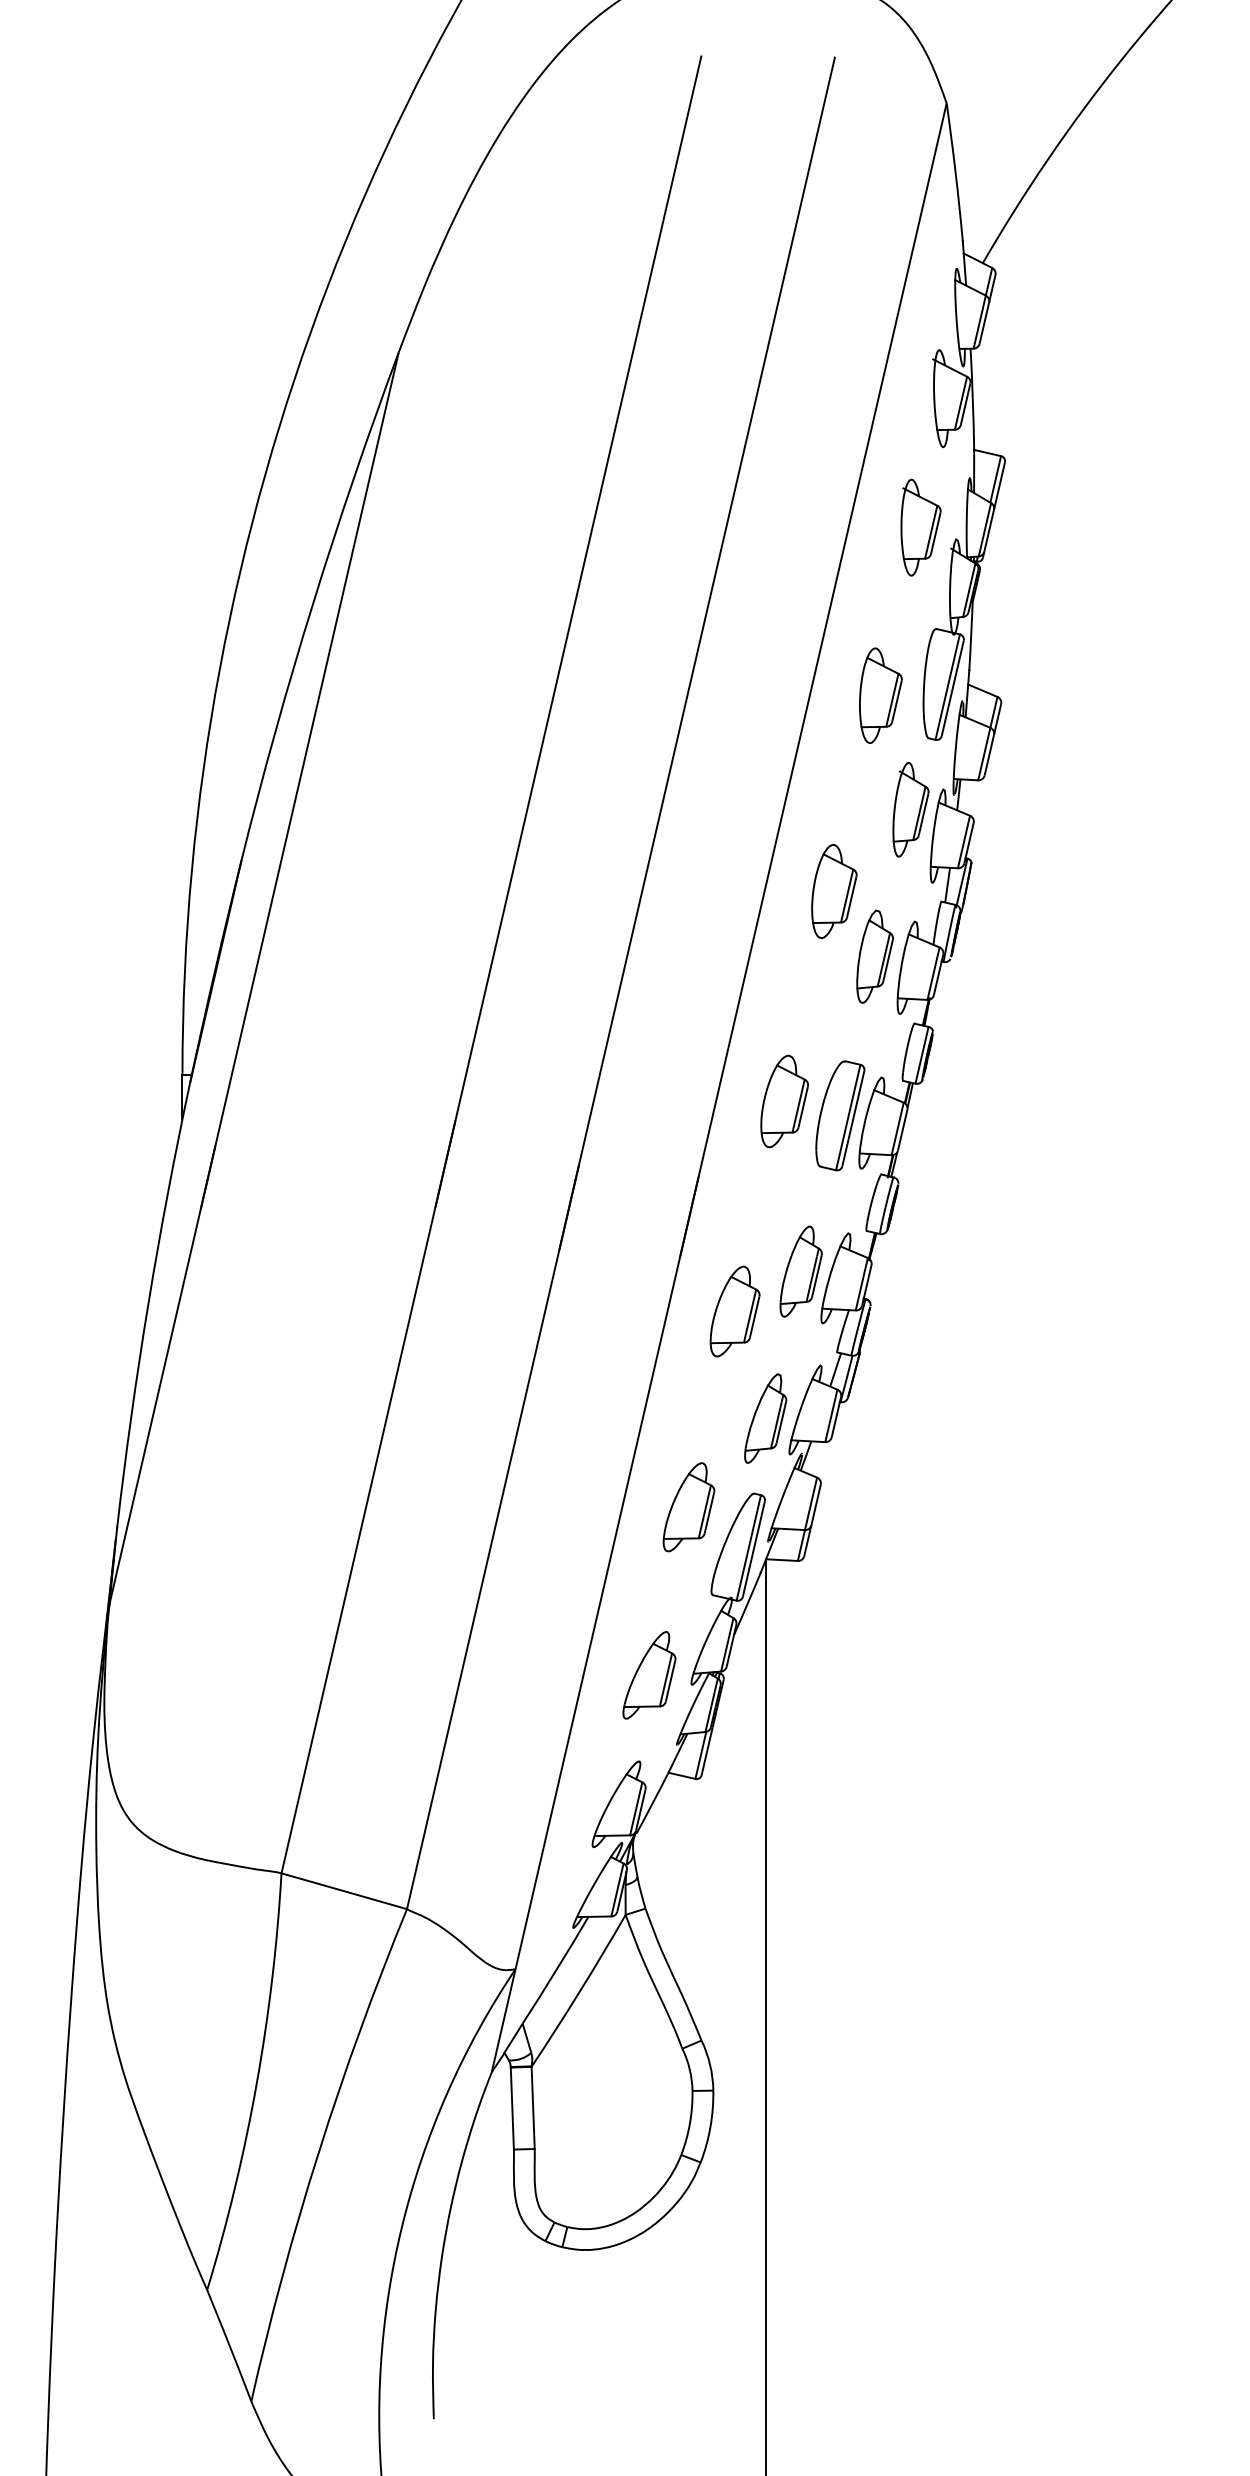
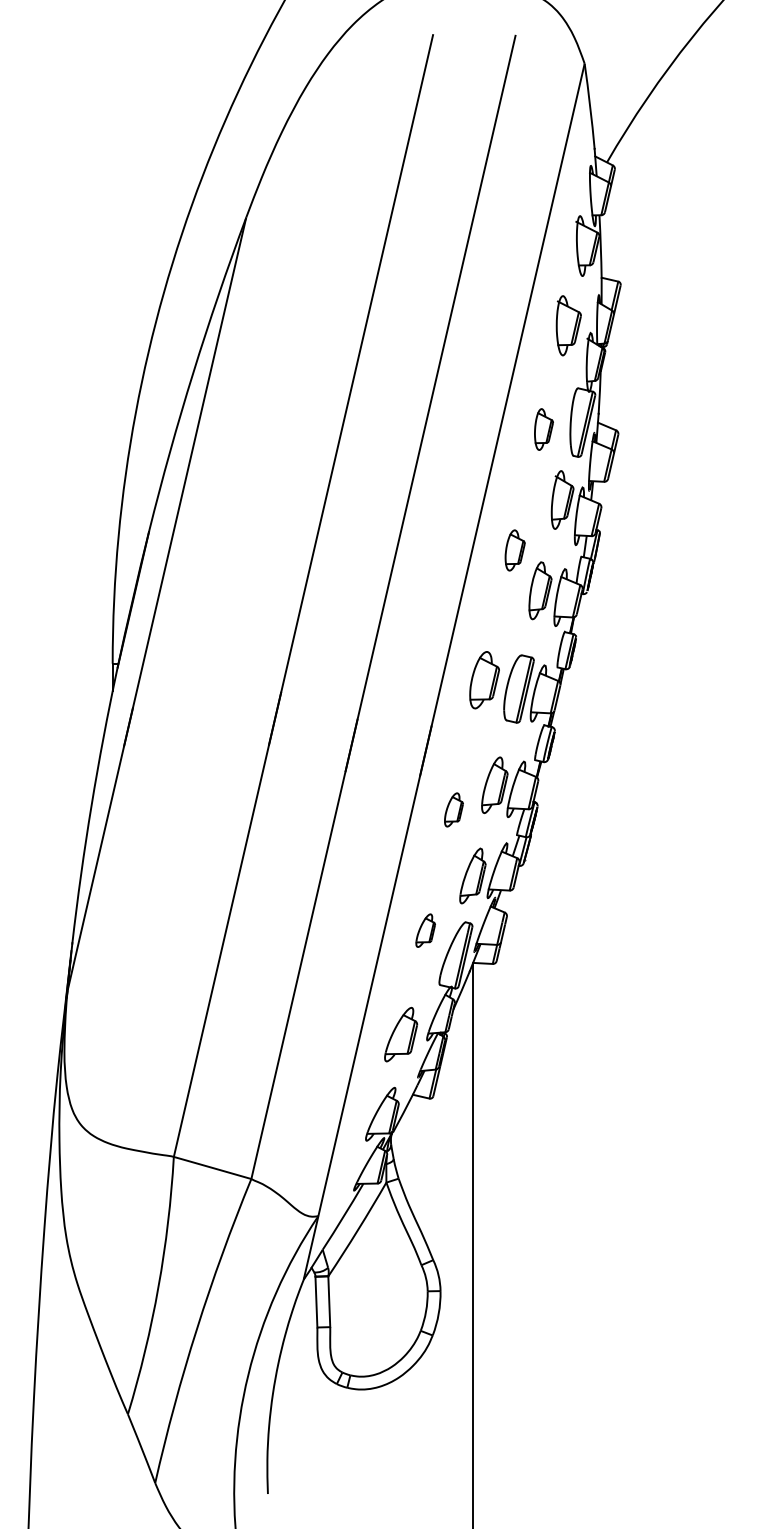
part: (880, 695) -> (543, 429), size x0.7
part: (833, 891) -> (514, 550), size x0.7
part: (734, 1310) -> (453, 809), size x0.6
part: (688, 1506) -> (425, 930), size x0.6

